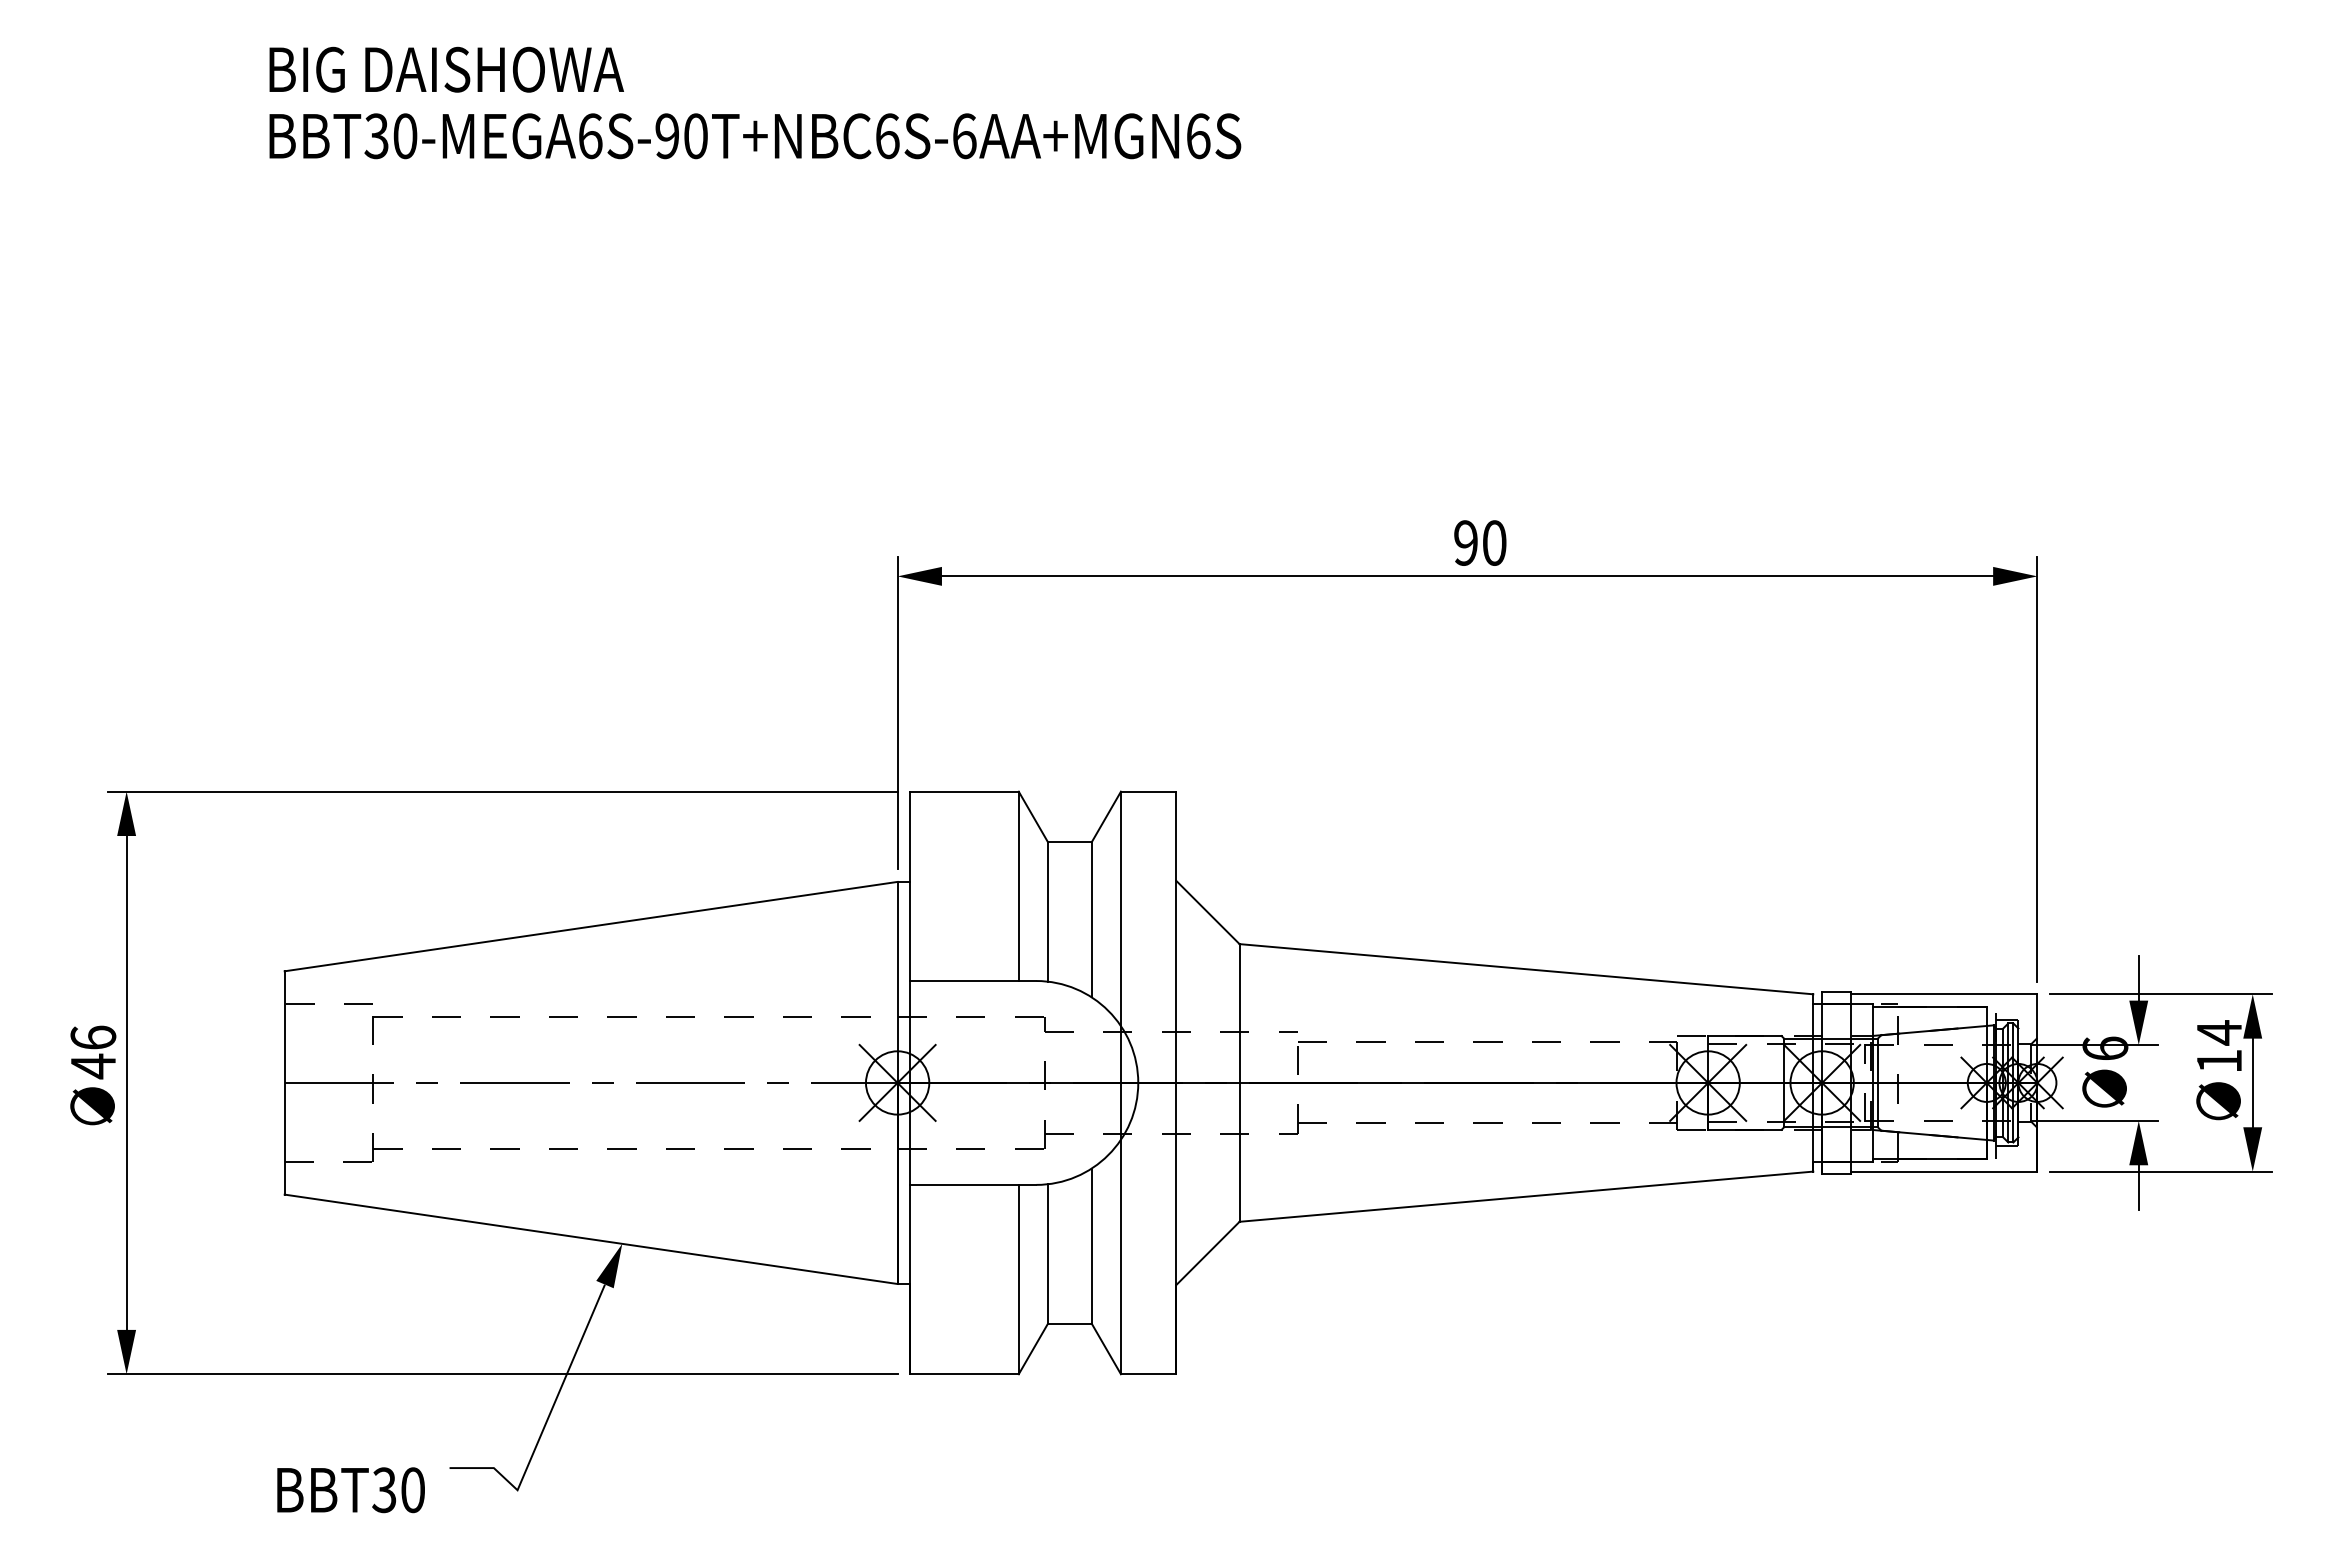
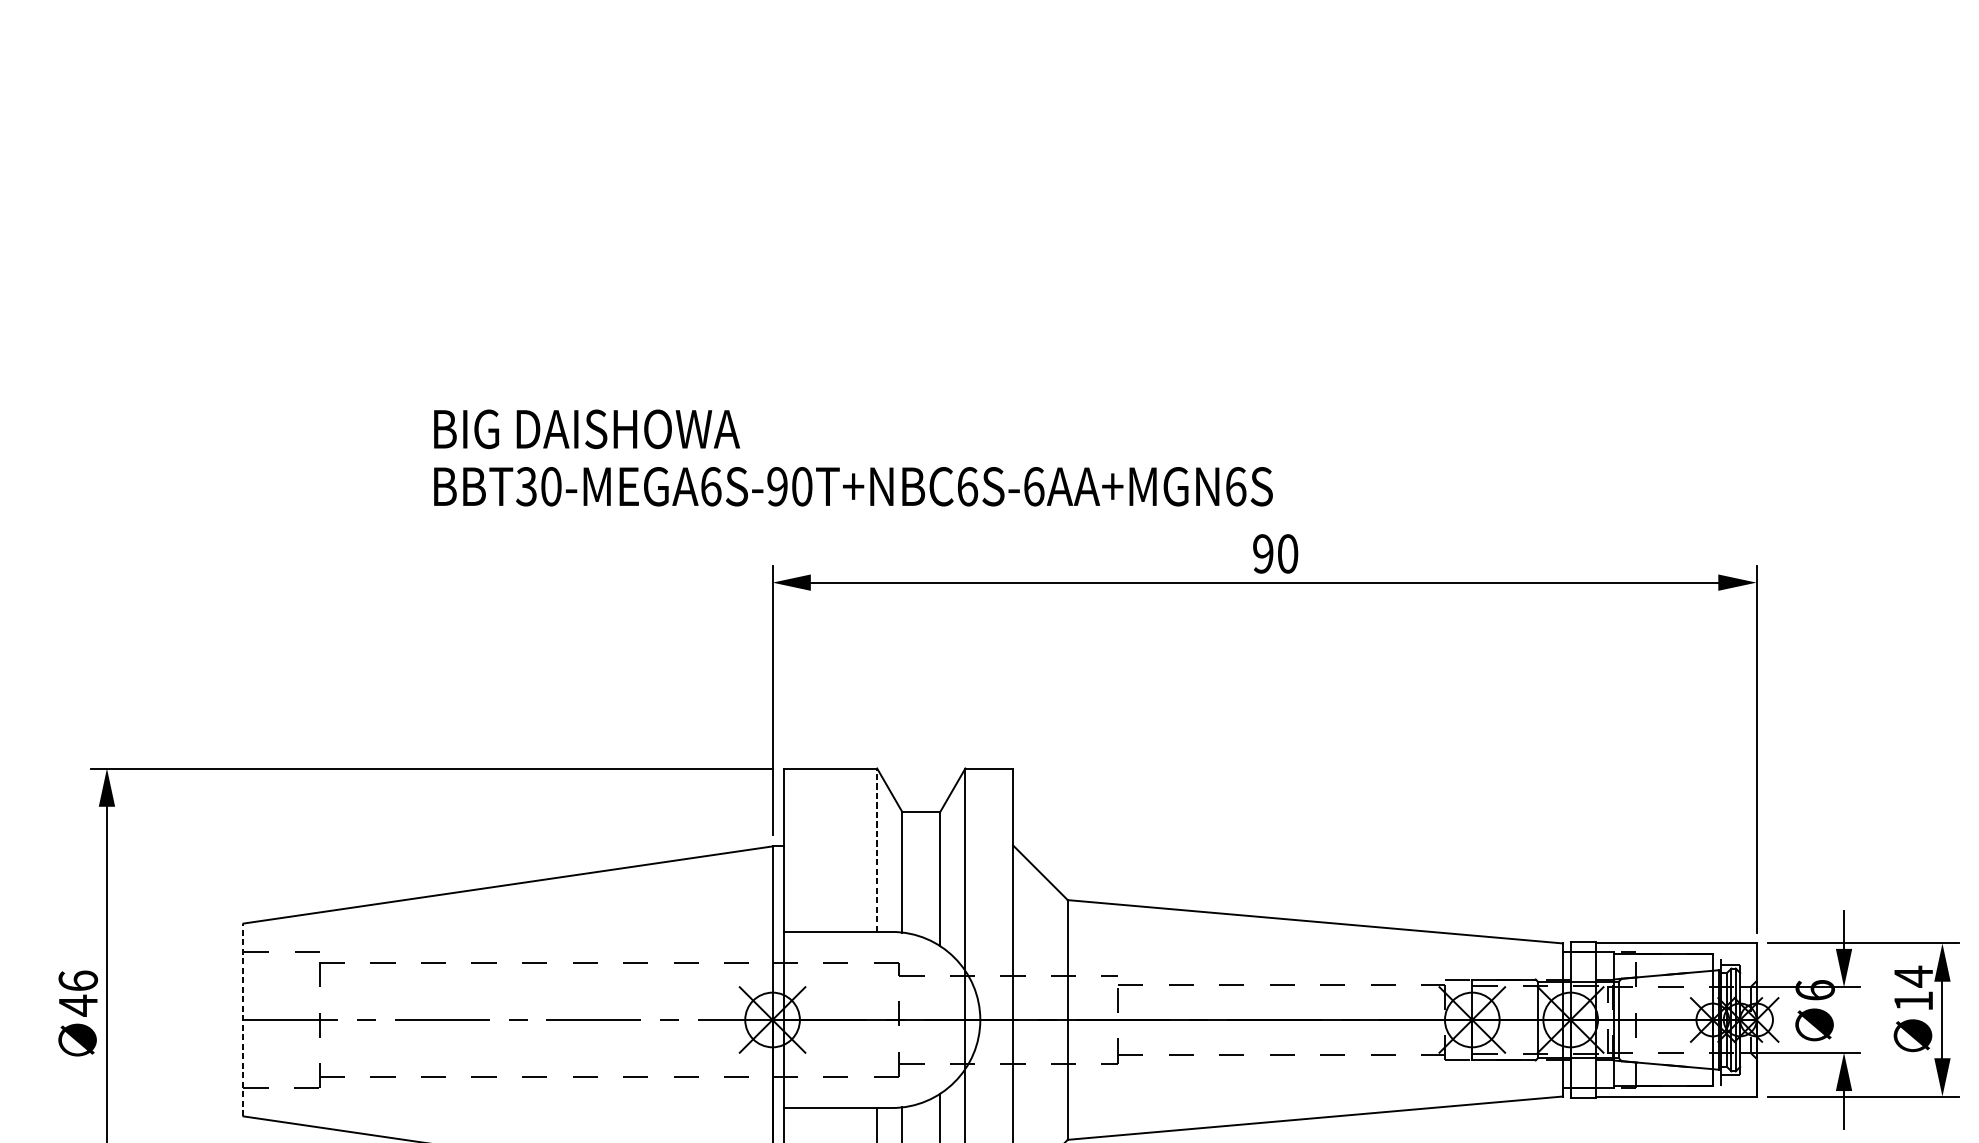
text: (755, 102) -> (853, 457), moved
line: (1018, 886) -> (876, 850), solid -> dashed
line: (284, 1082) -> (243, 1019), solid -> dashed

